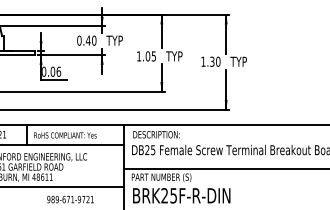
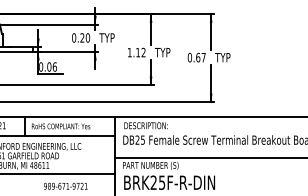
text: (87, 40) -> (81, 37), 0.40 -> 0.20
text: (150, 56) -> (140, 52), 1.05 -> 1.12
text: (210, 61) -> (196, 57), 1.30 -> 0.67

